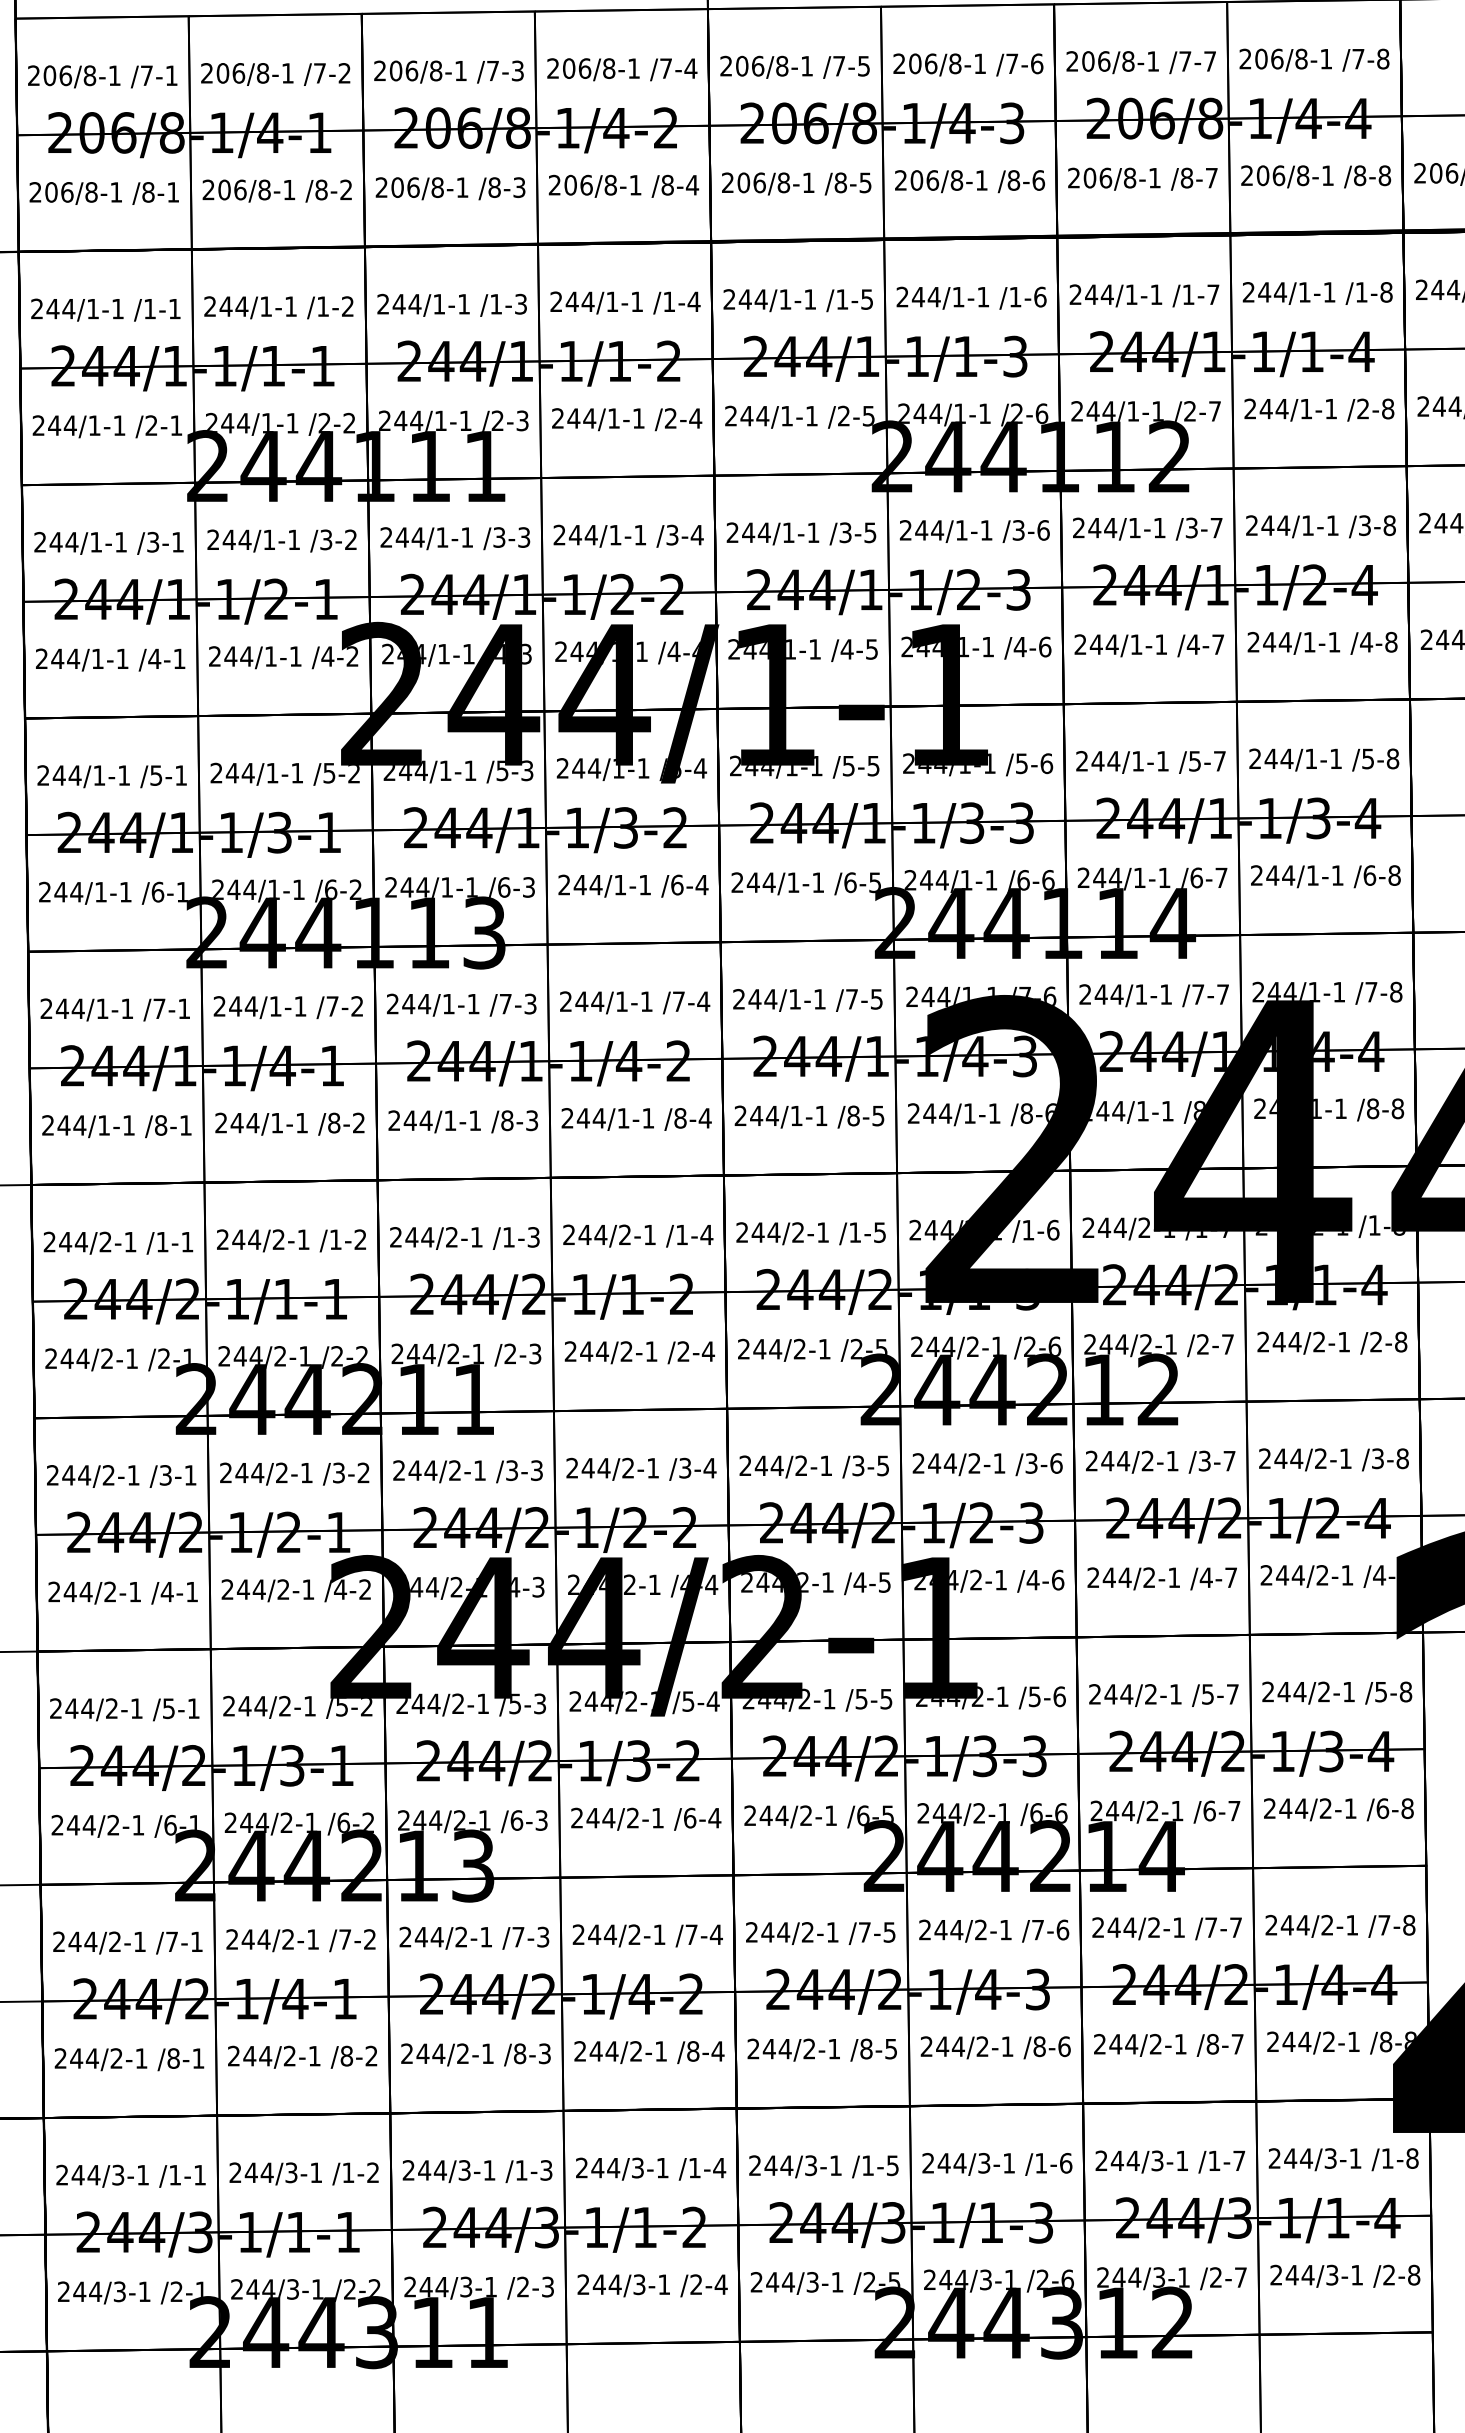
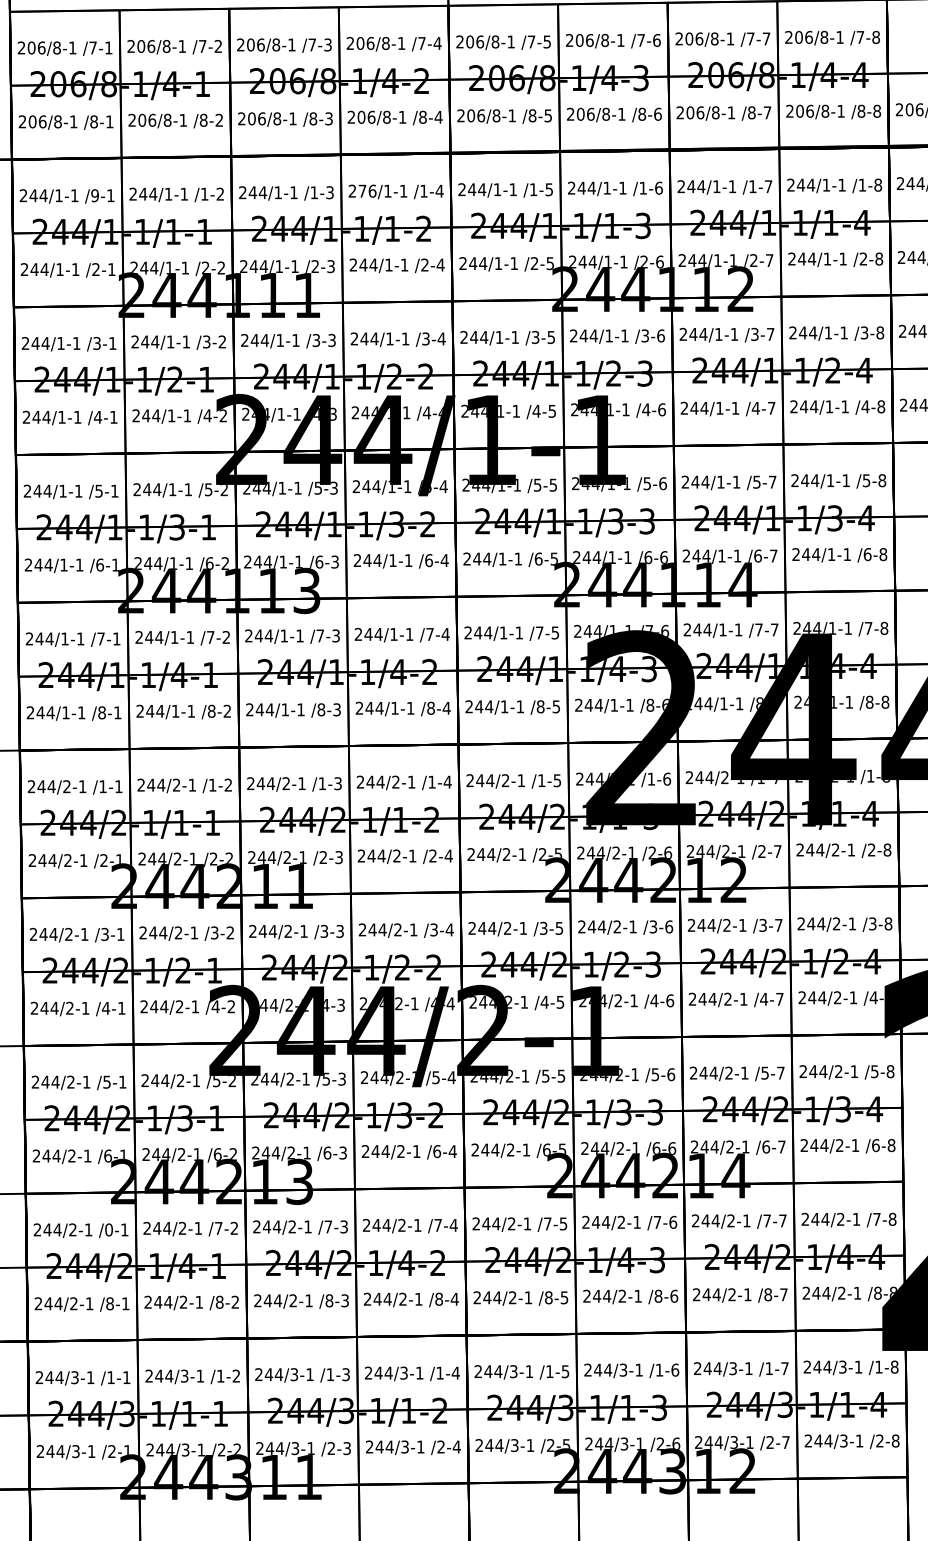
text: (580, 300) -> (367, 190), 244/1-1 -> 276/1-1
text: (149, 308) -> (94, 195), /1-1 -> /9-1
text: (171, 1941) -> (108, 1229), /7-1 -> /0-1

